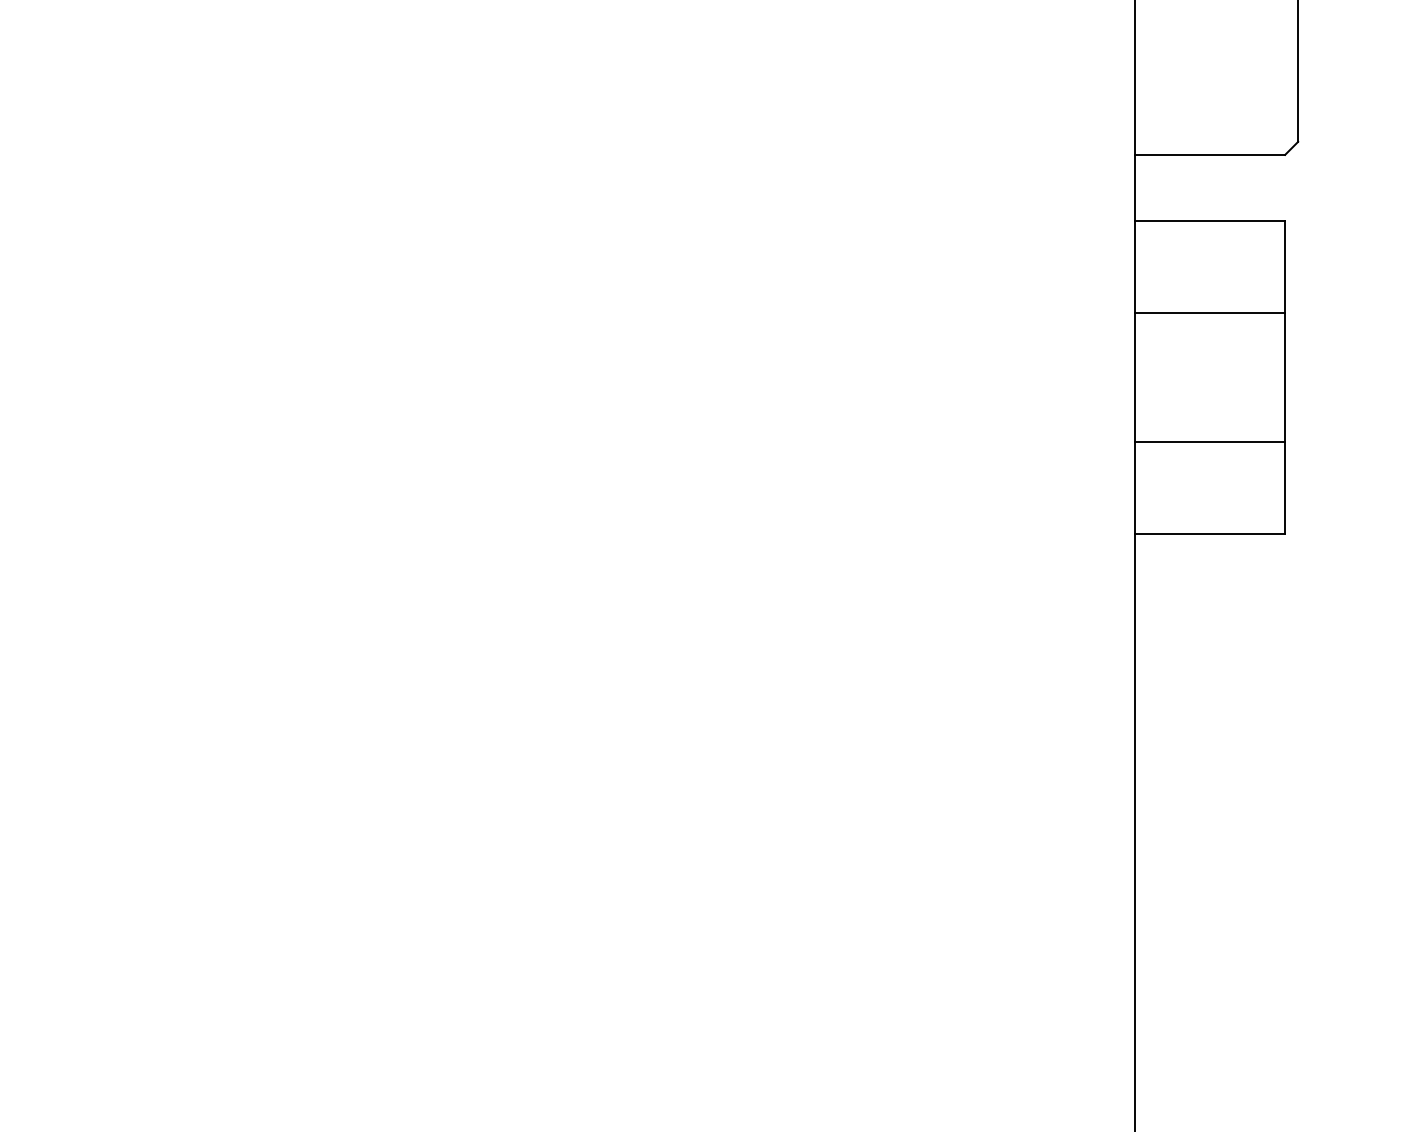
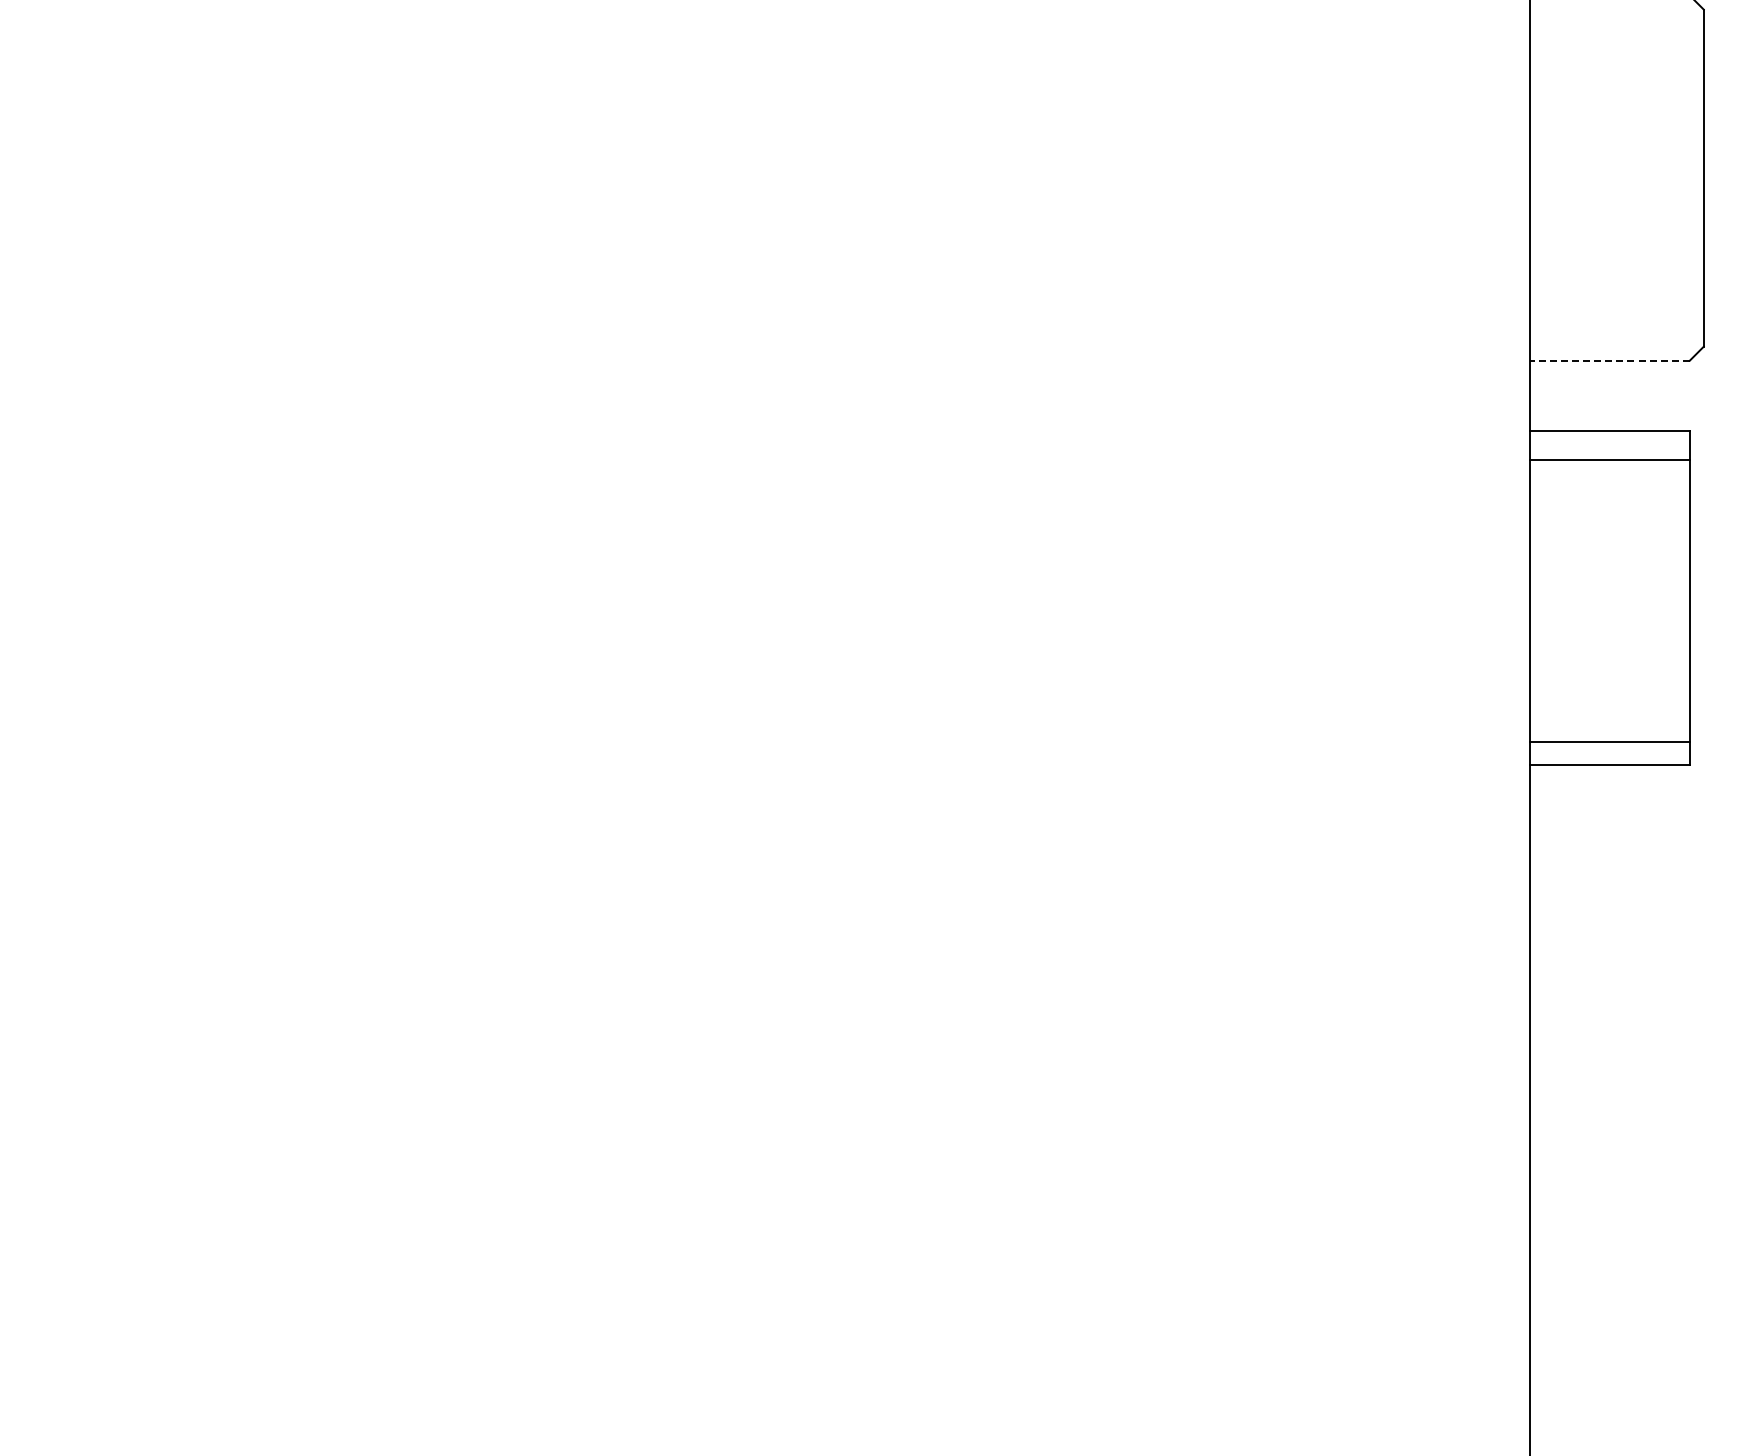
line: (1209, 154) -> (1609, 360), solid -> dashed
line: (1209, 312) -> (1609, 459), moved
line: (1209, 441) -> (1609, 741), moved

